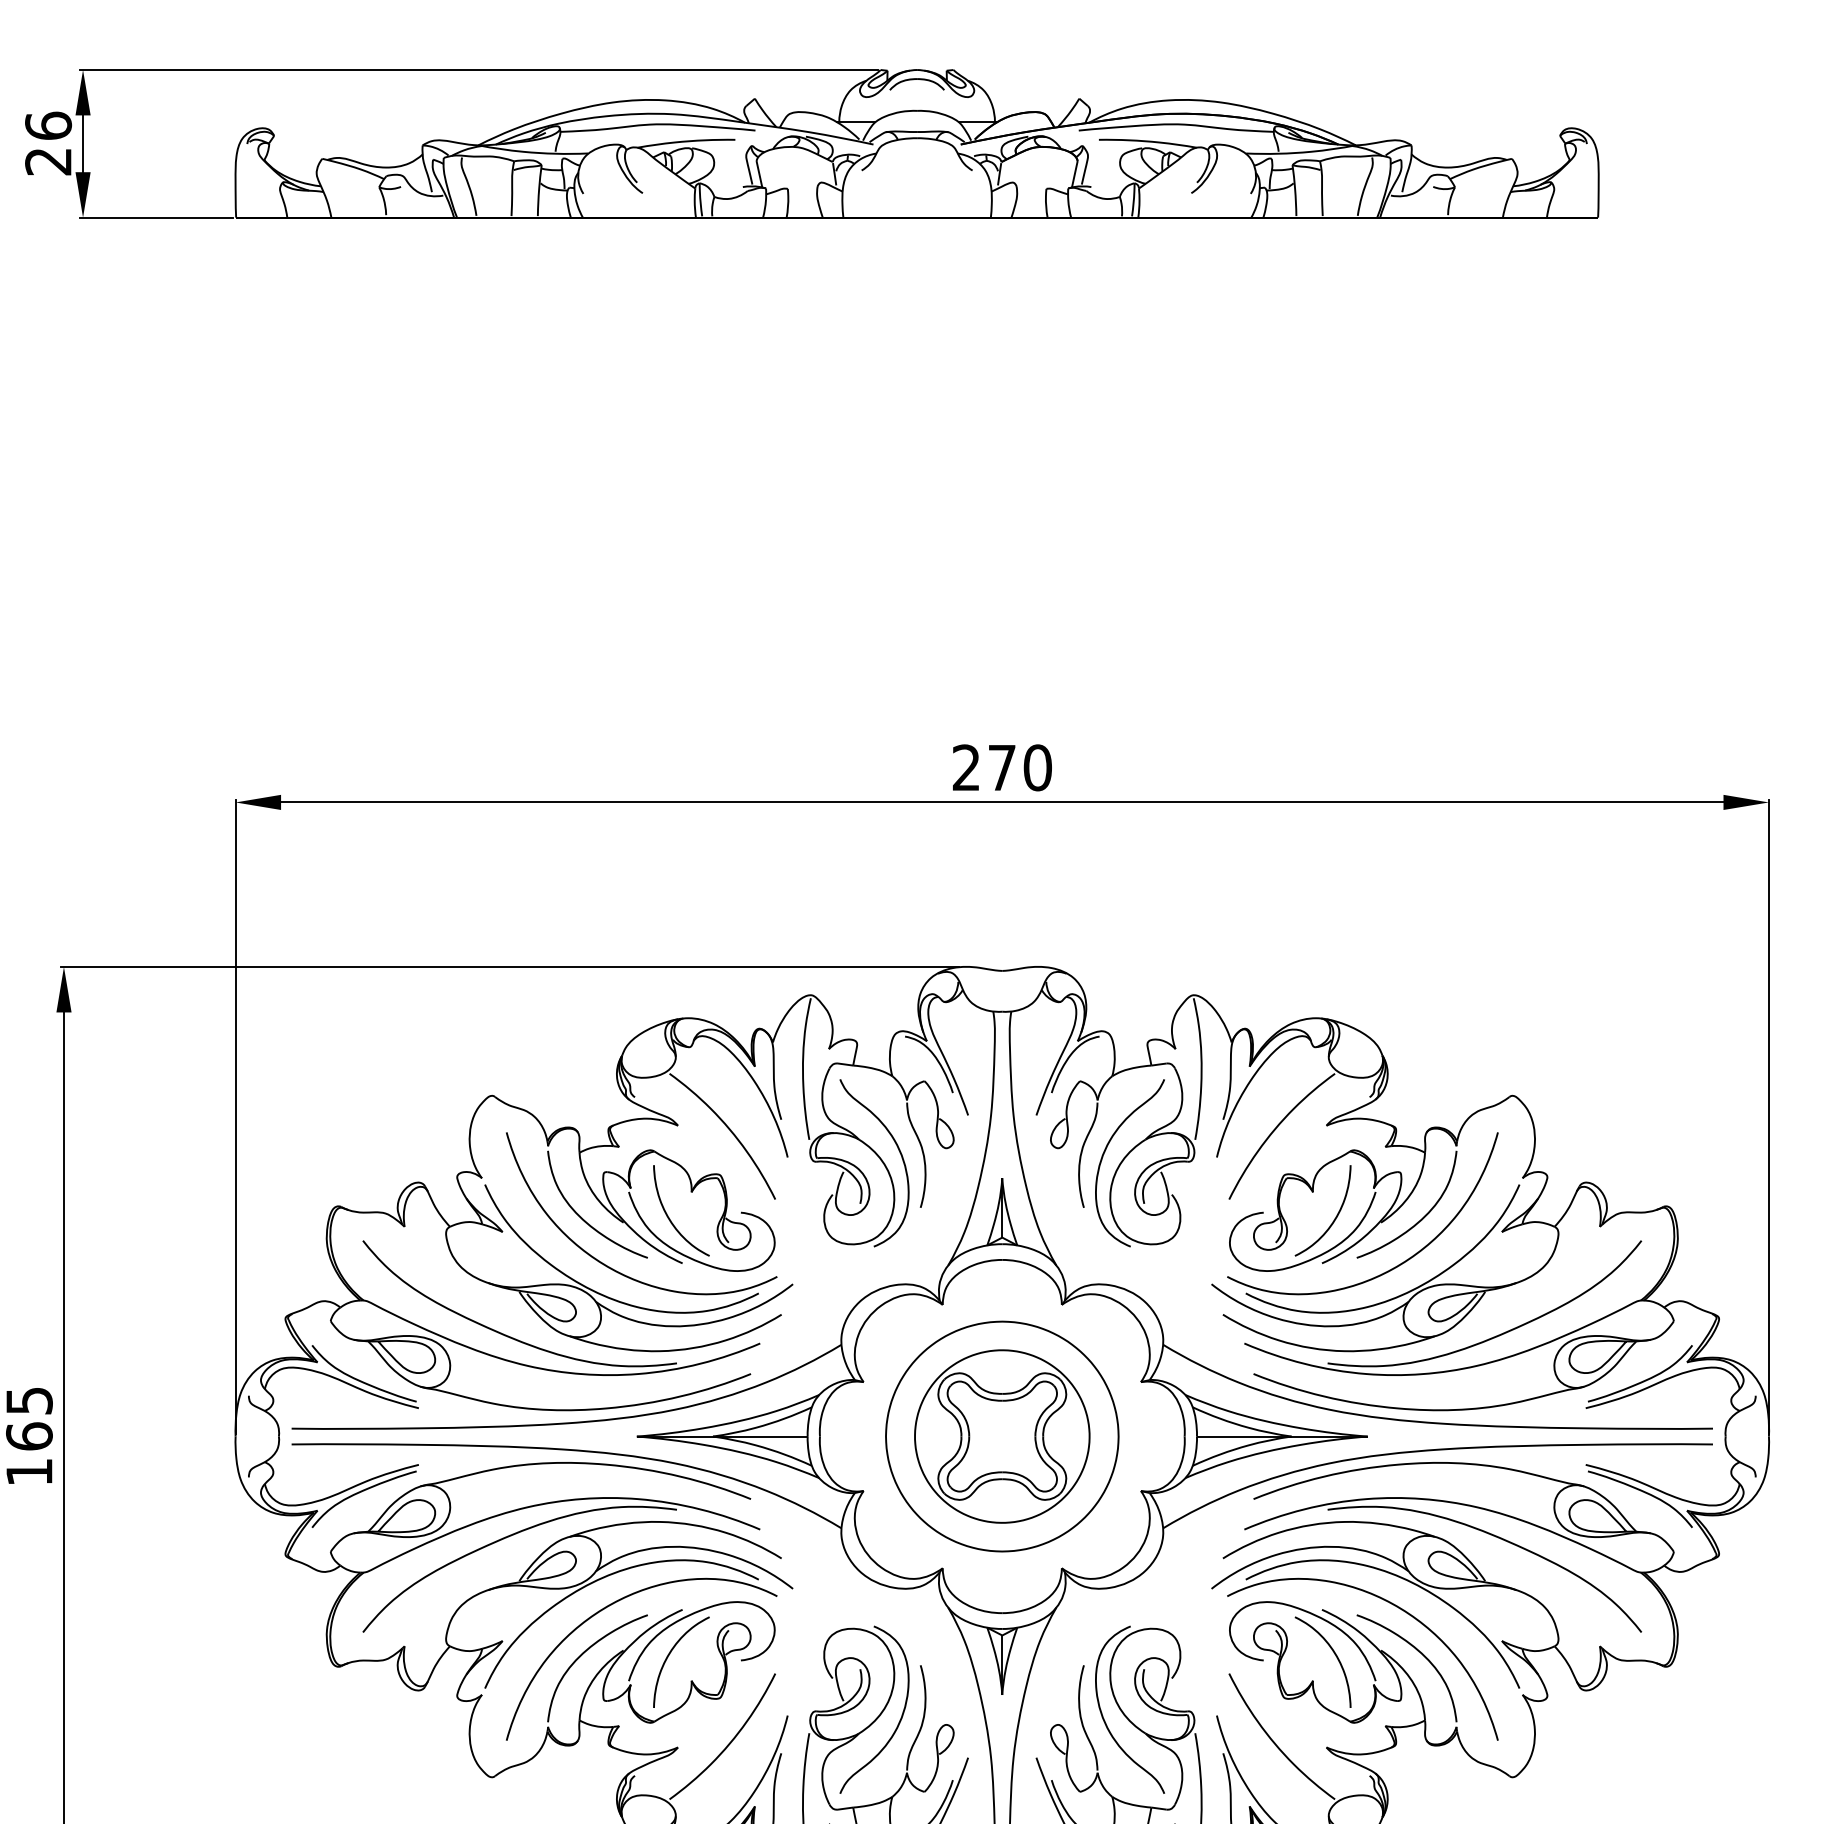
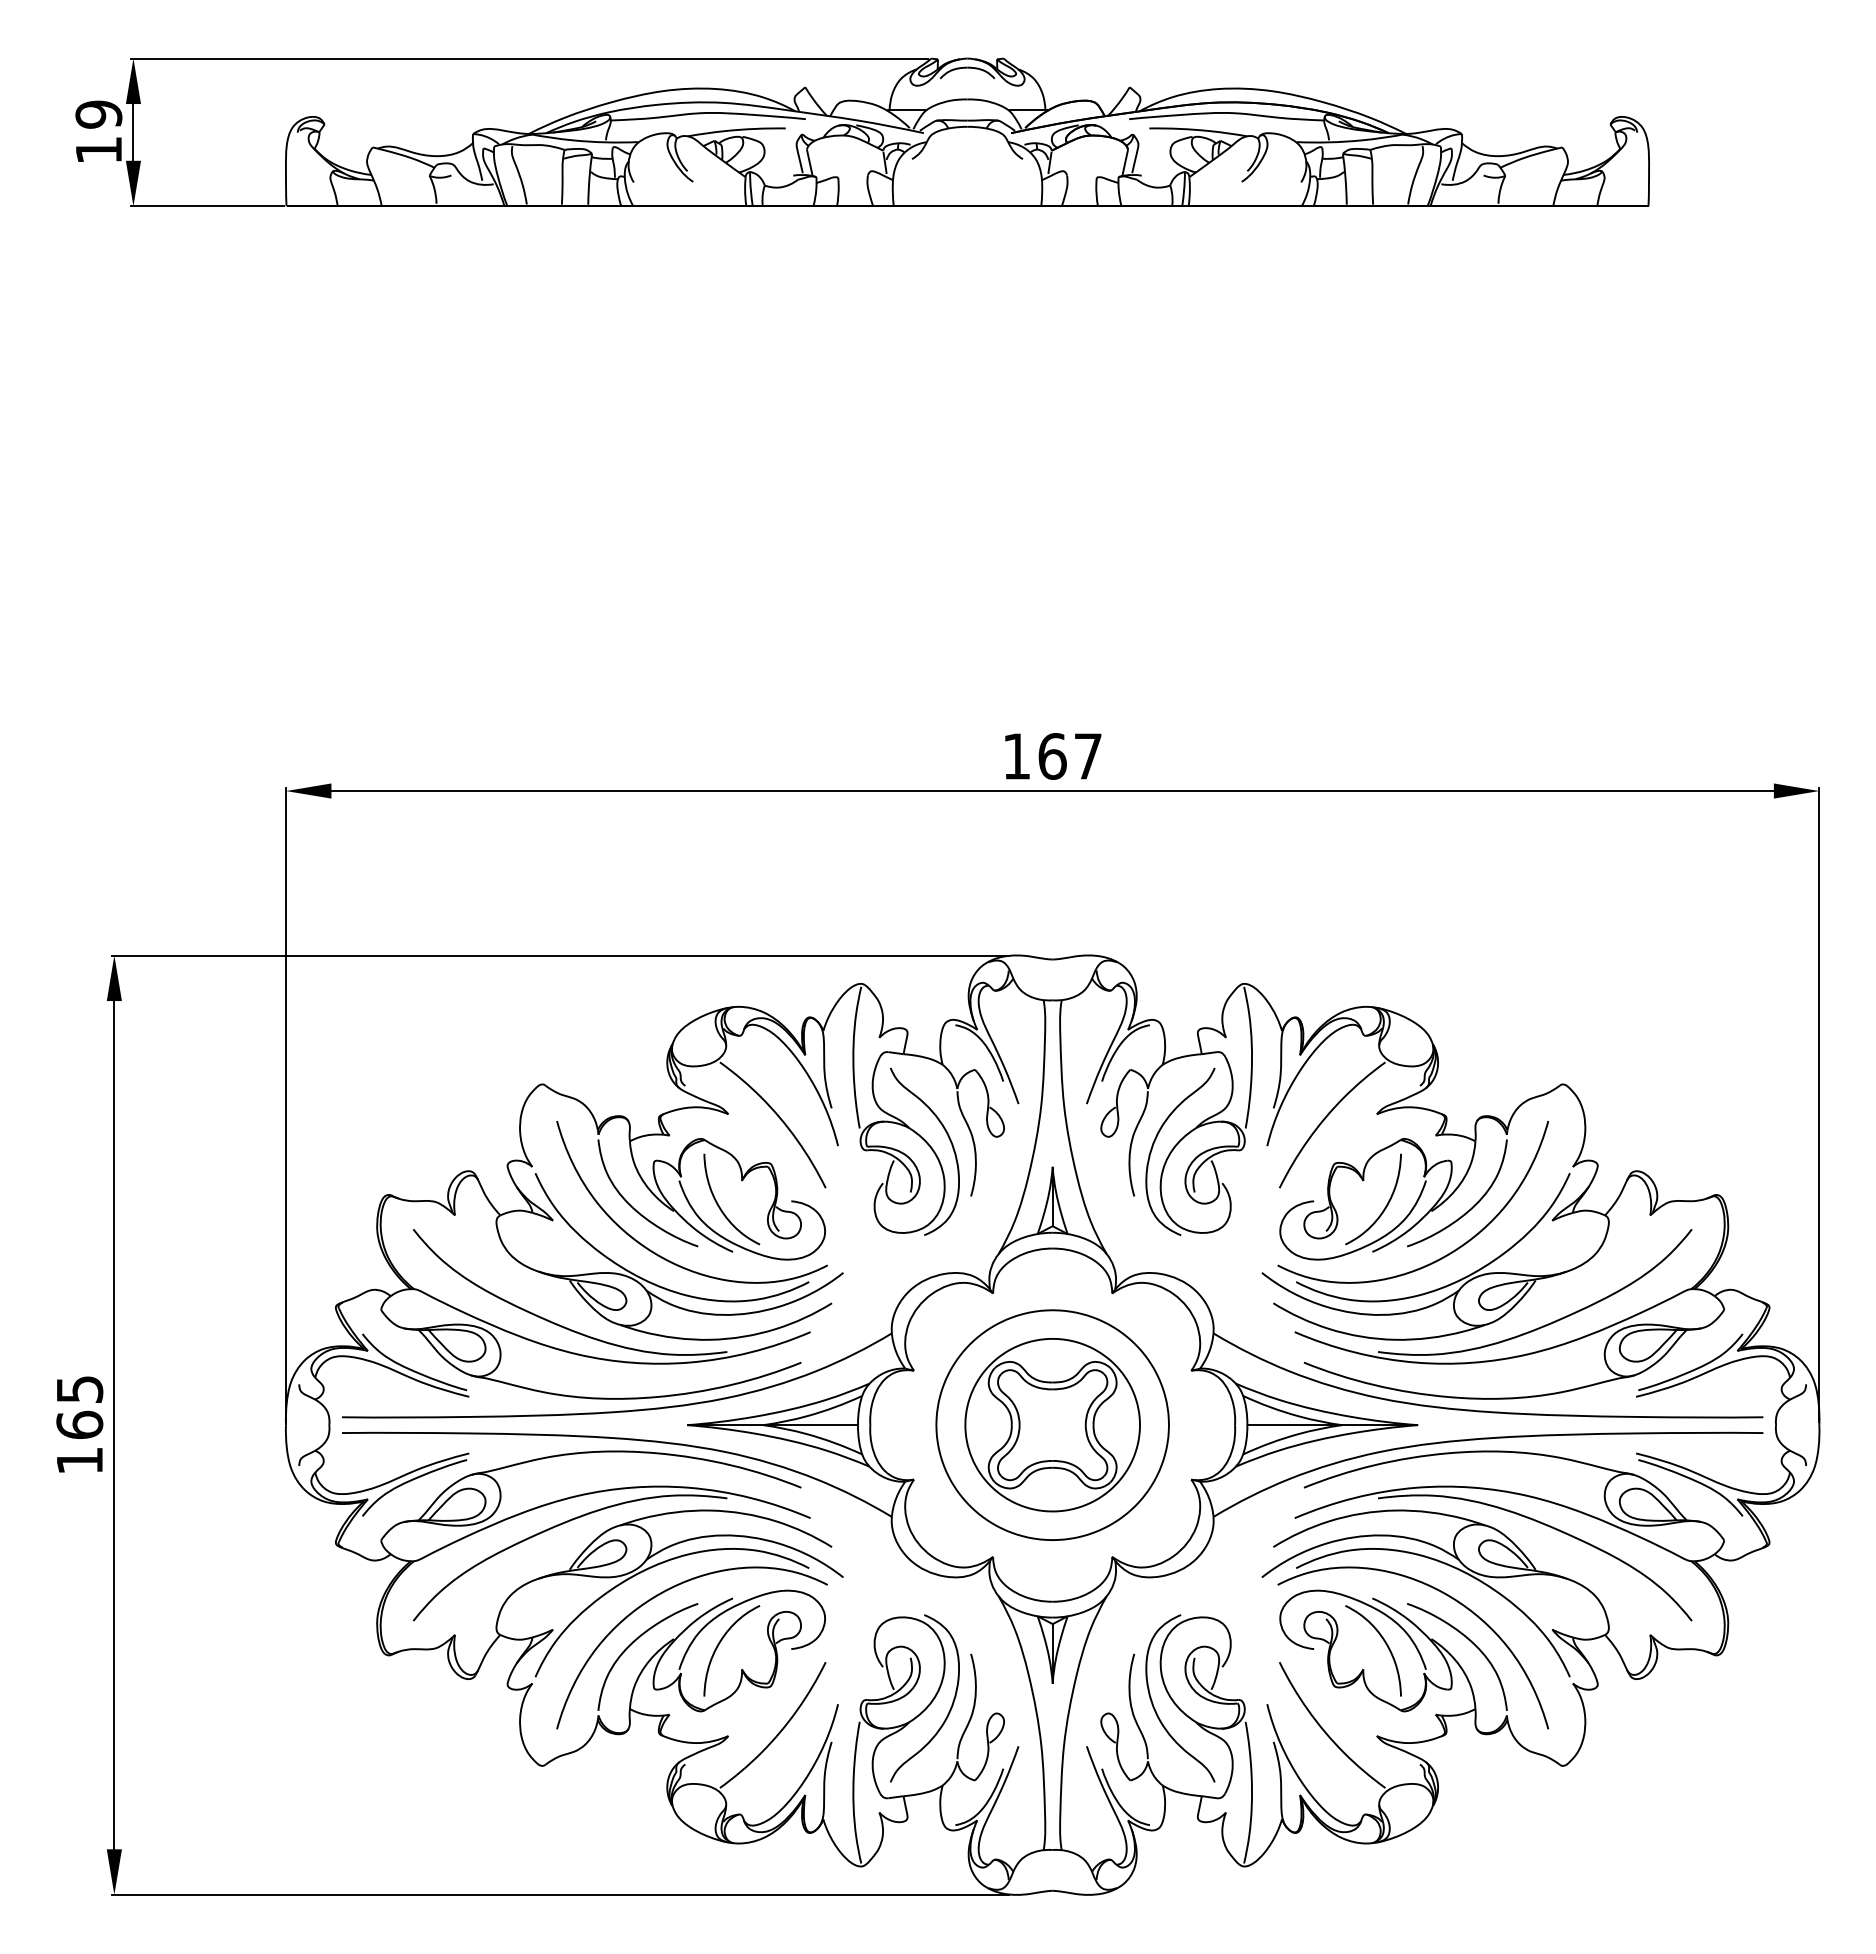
text: (48, 142) -> (98, 131), 26 -> 19
text: (1002, 767) -> (1052, 756), 270 -> 167

